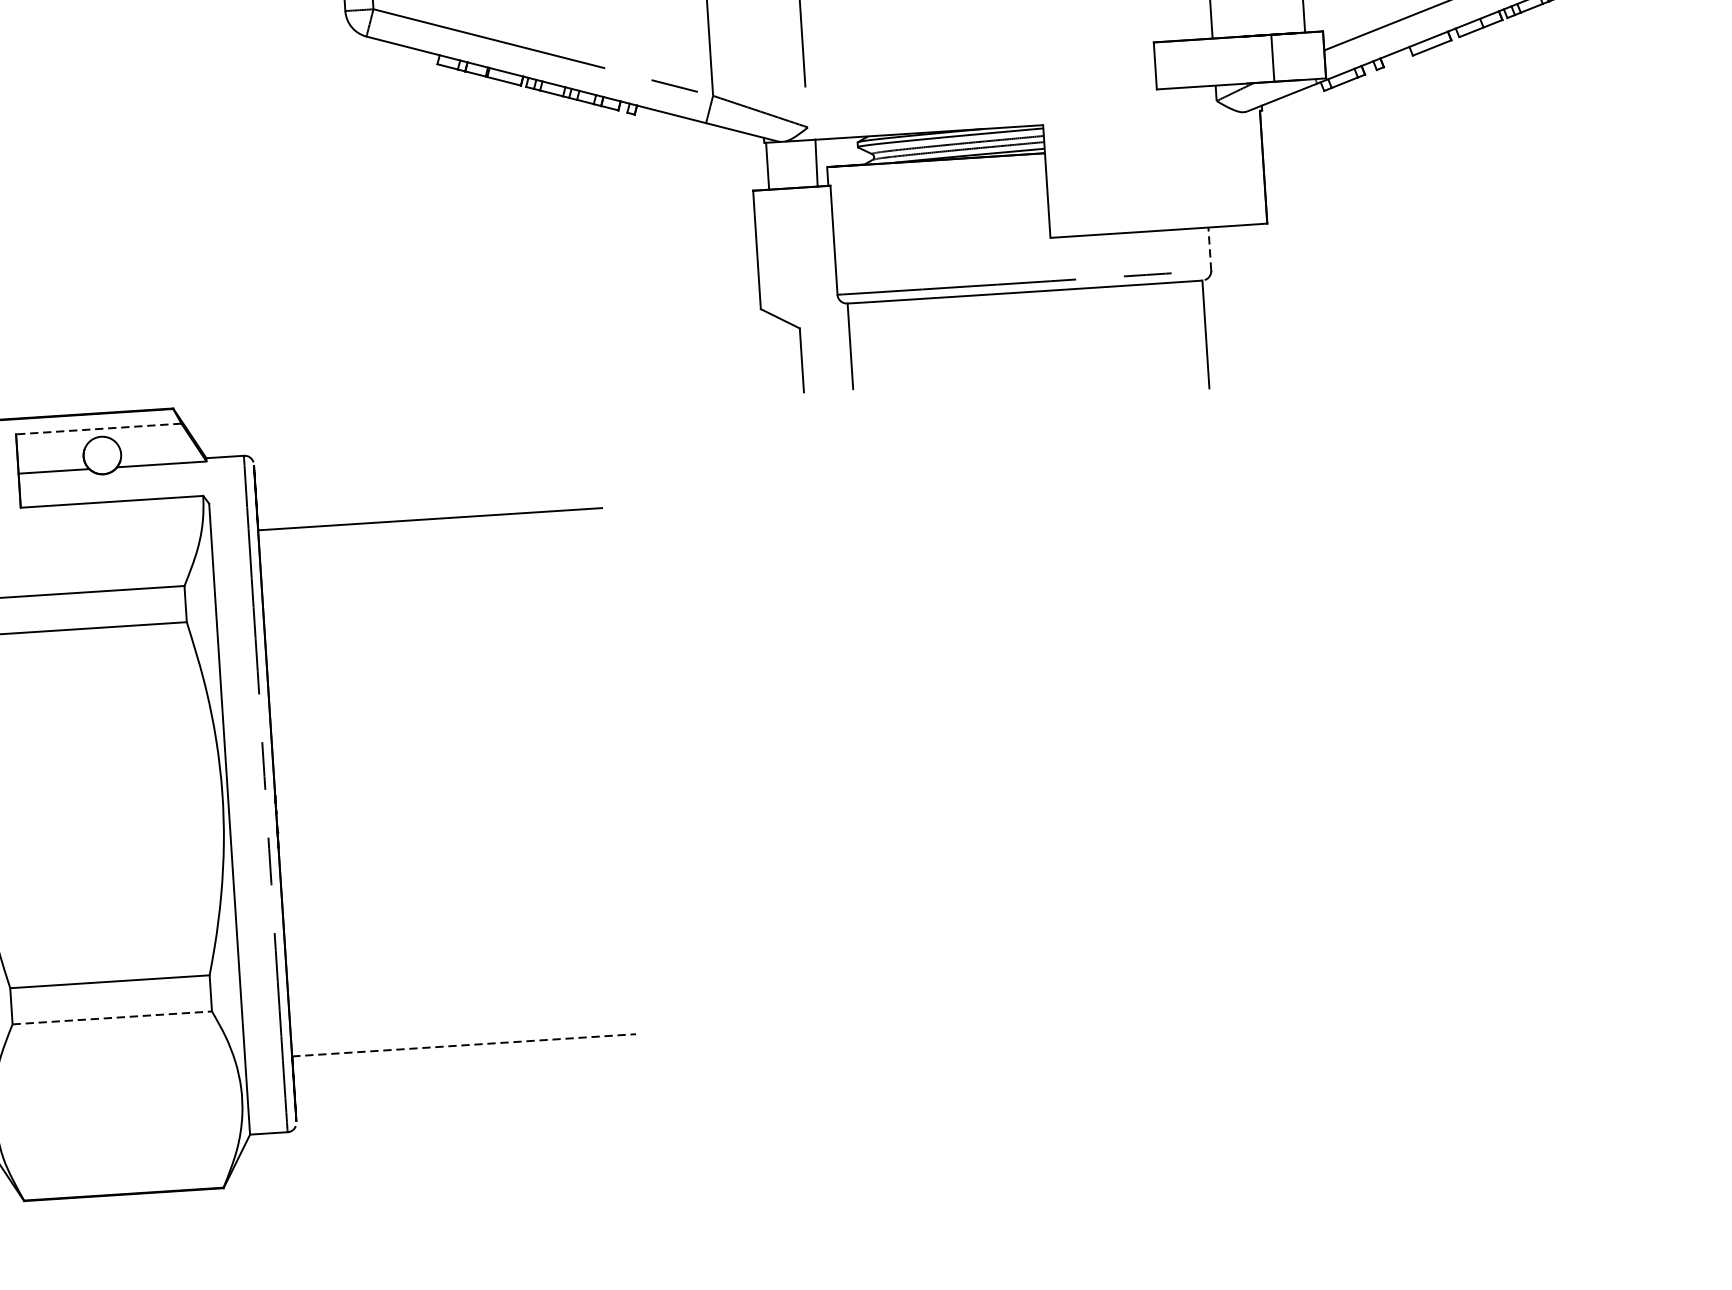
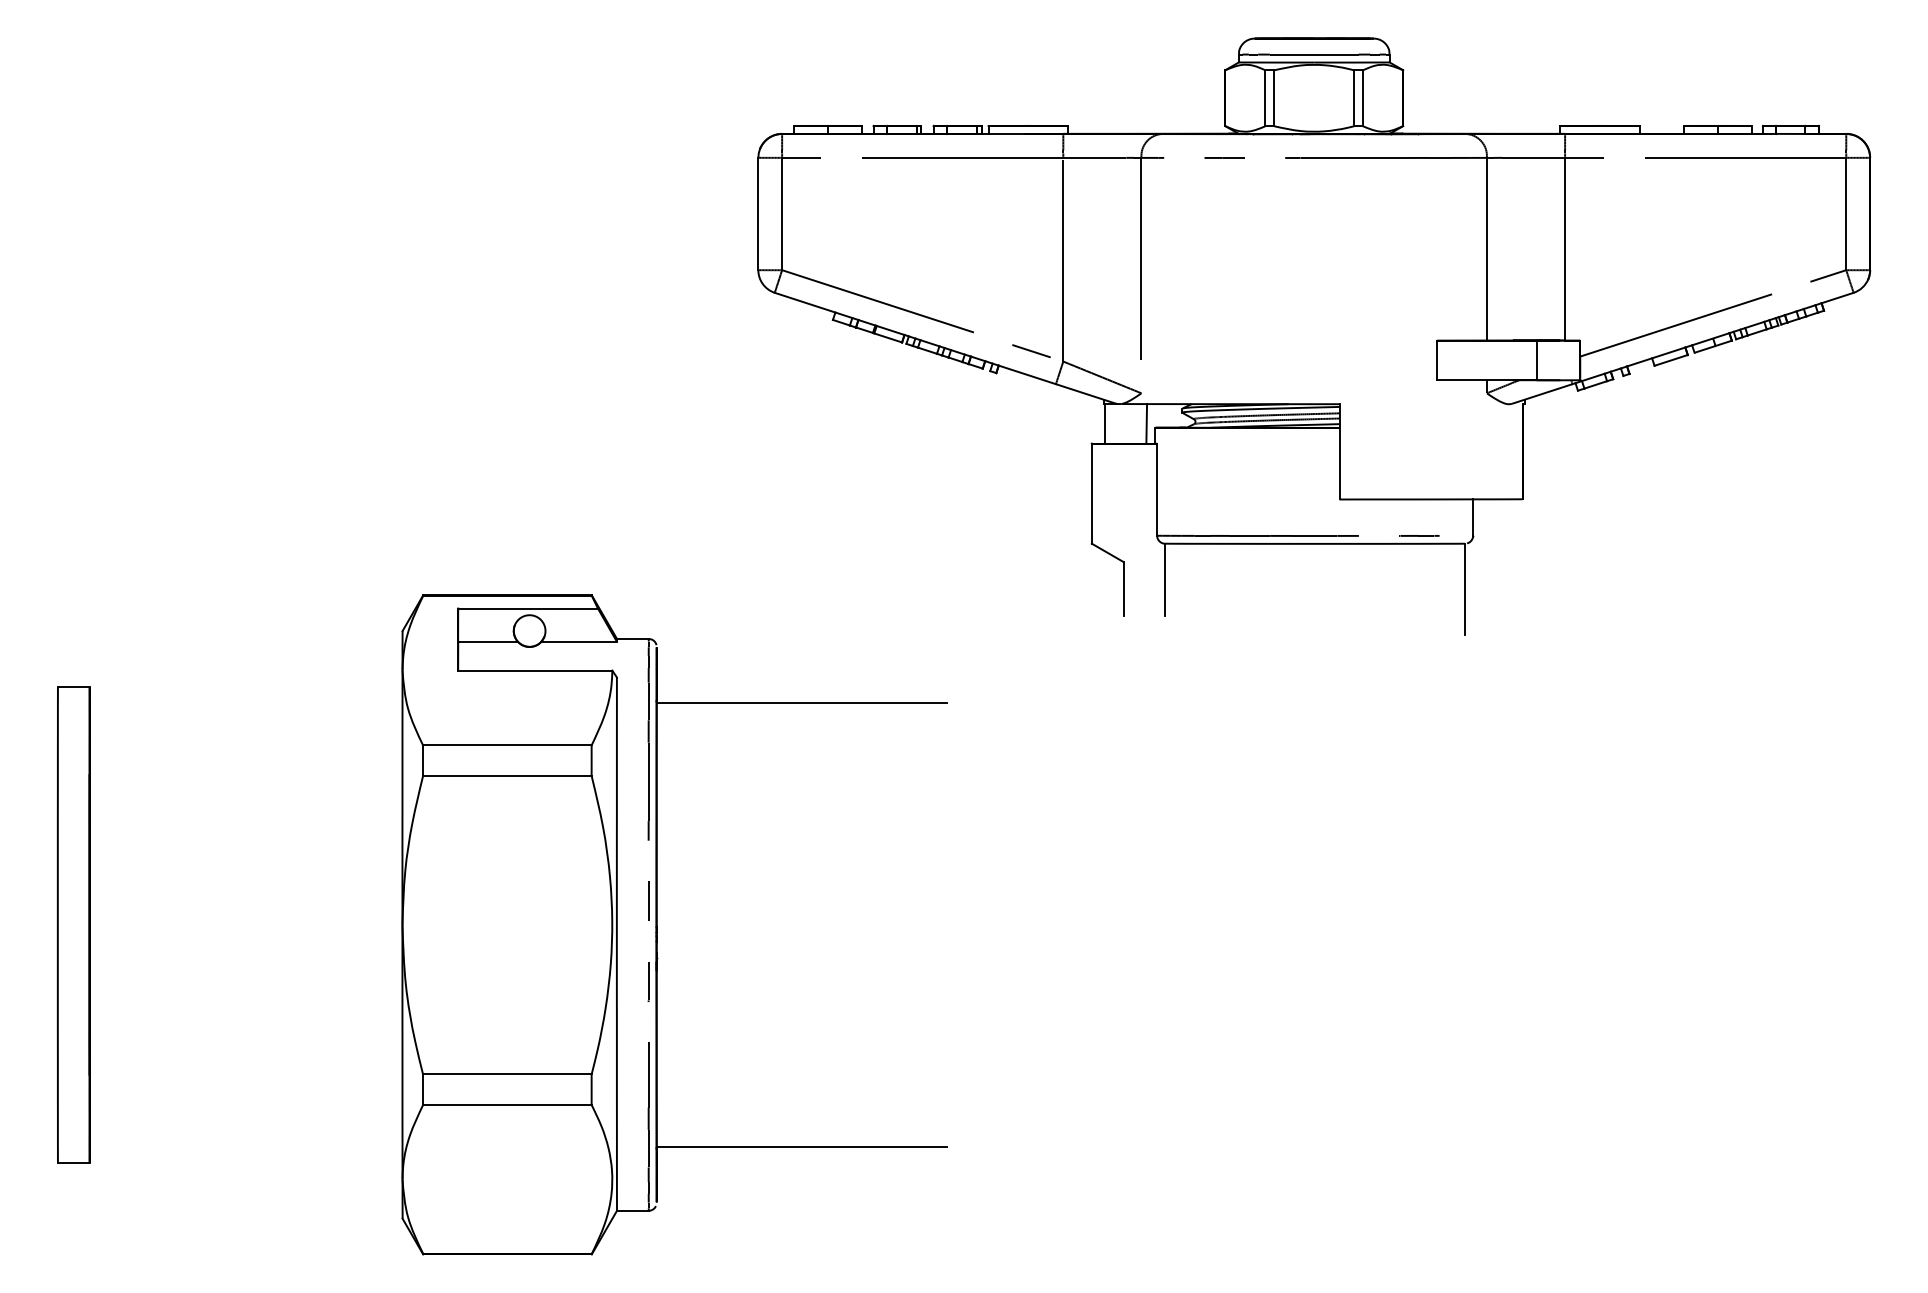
line: (1210, 248) -> (1473, 517), dashed -> solid
line: (99, 428) -> (528, 608), dashed -> solid
line: (112, 1018) -> (507, 1105), dashed -> solid
line: (464, 1045) -> (802, 1147), dashed -> solid

